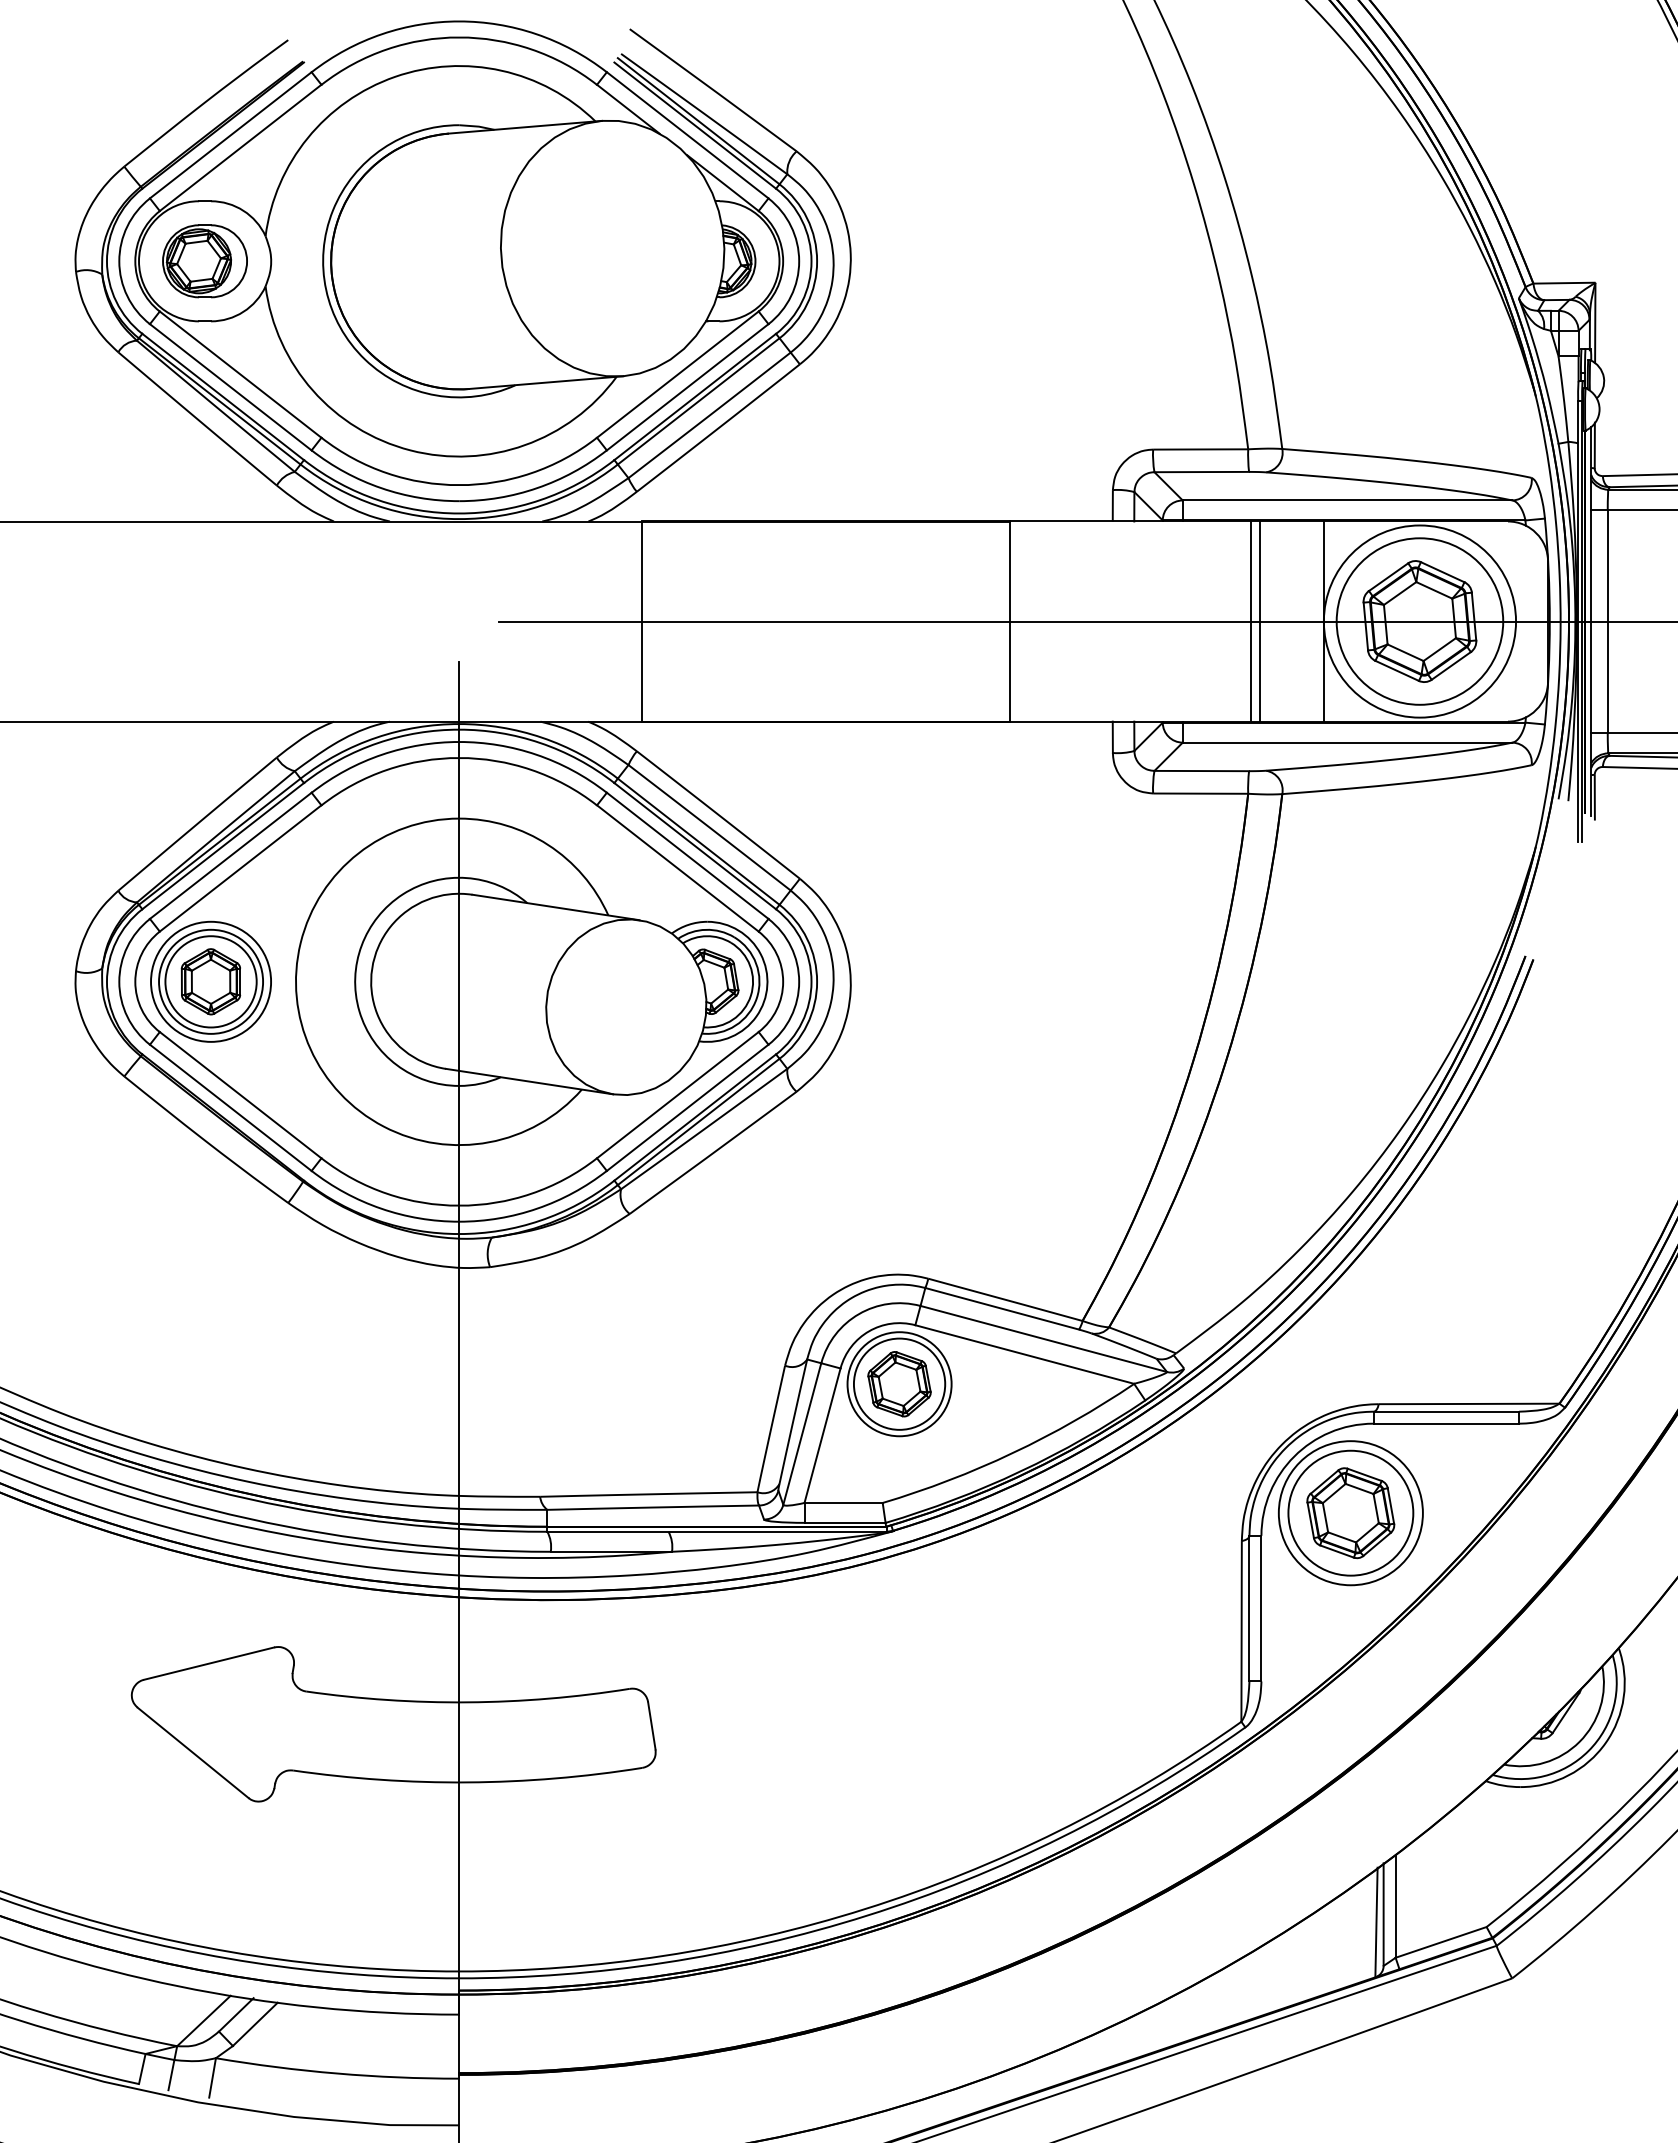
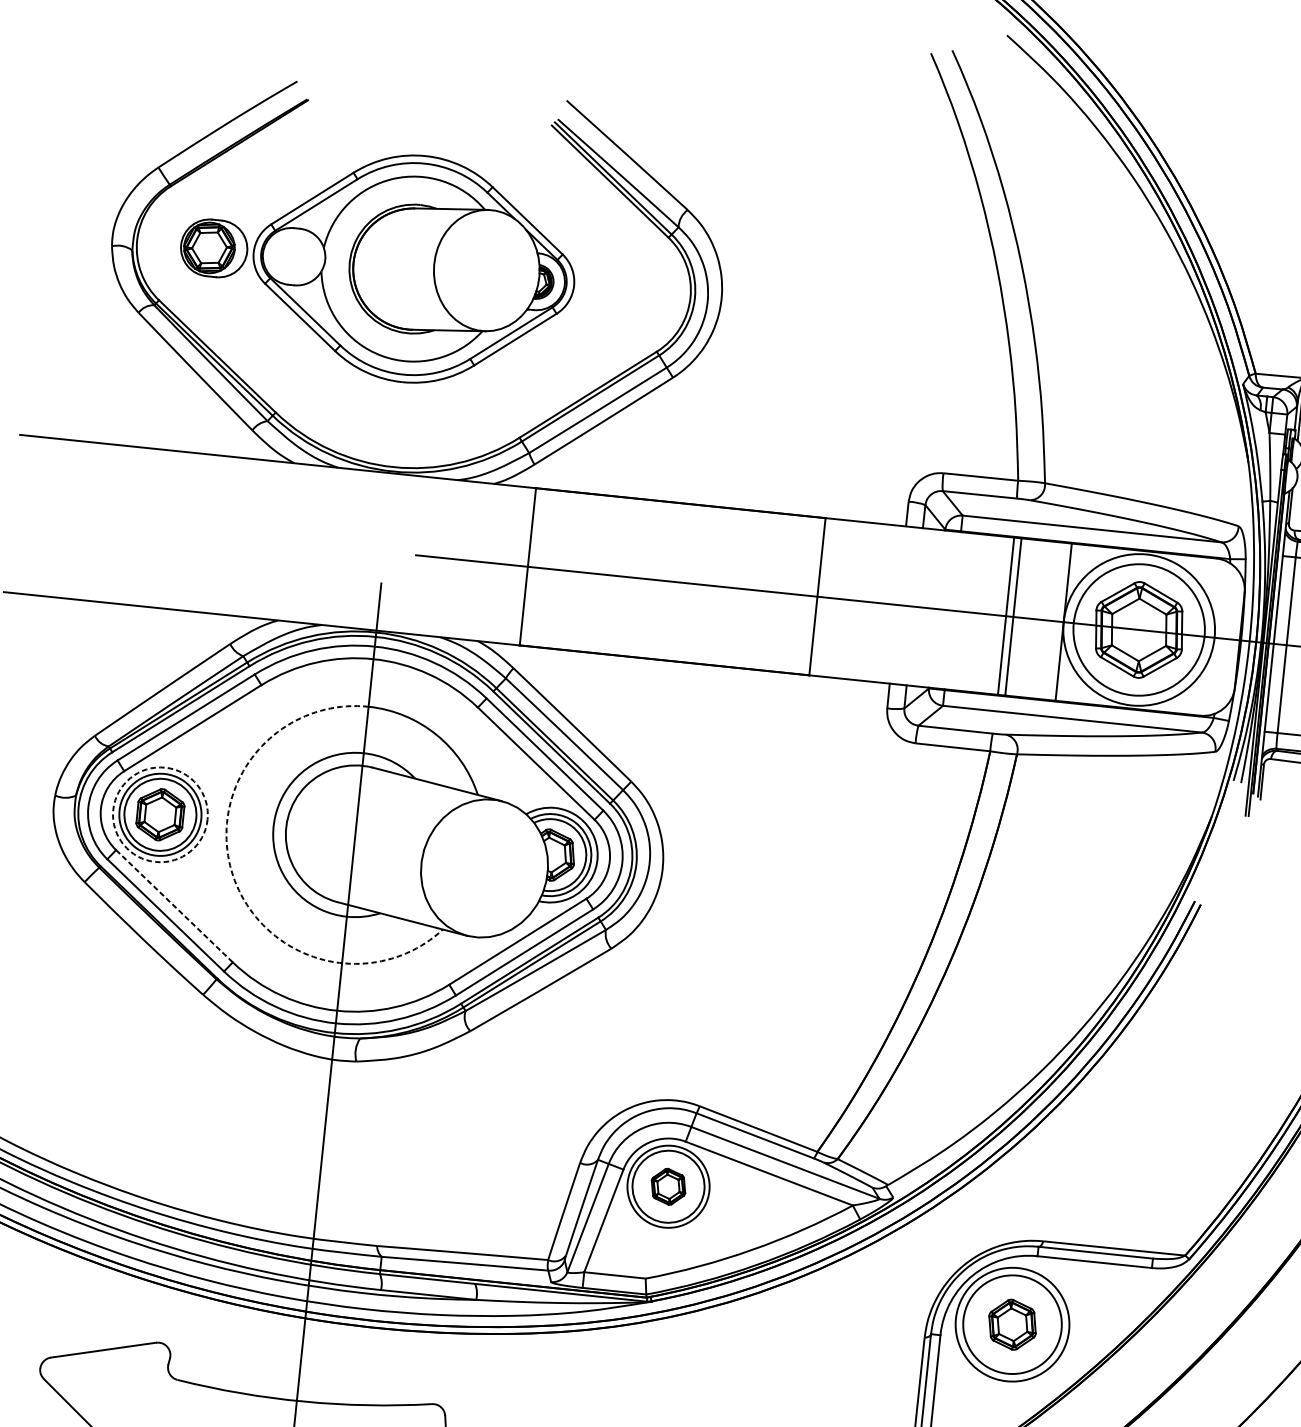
part: (459, 261) -> (414, 269), size x0.6
circle: (211, 981) -> (160, 814), solid -> dashed
arc: (310, 1049) -> (233, 876), solid -> dashed
line: (240, 1095) -> (174, 906), solid -> dashed
part: (899, 1384) -> (668, 1186), size x0.7
part: (1350, 1513) -> (1012, 1324), size x0.7

